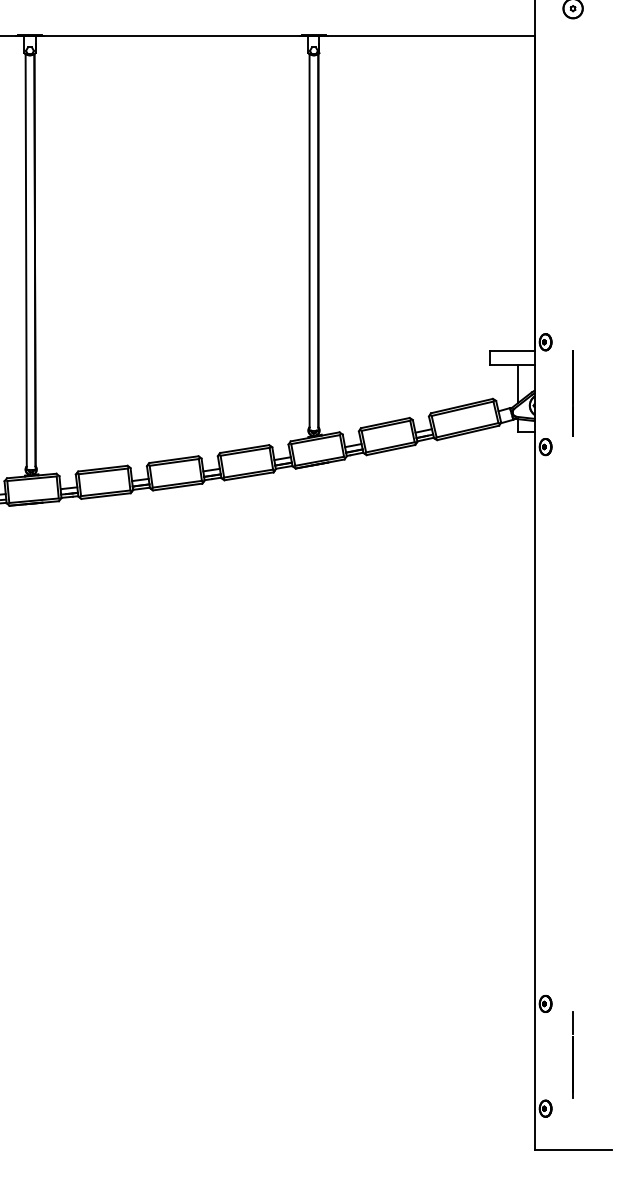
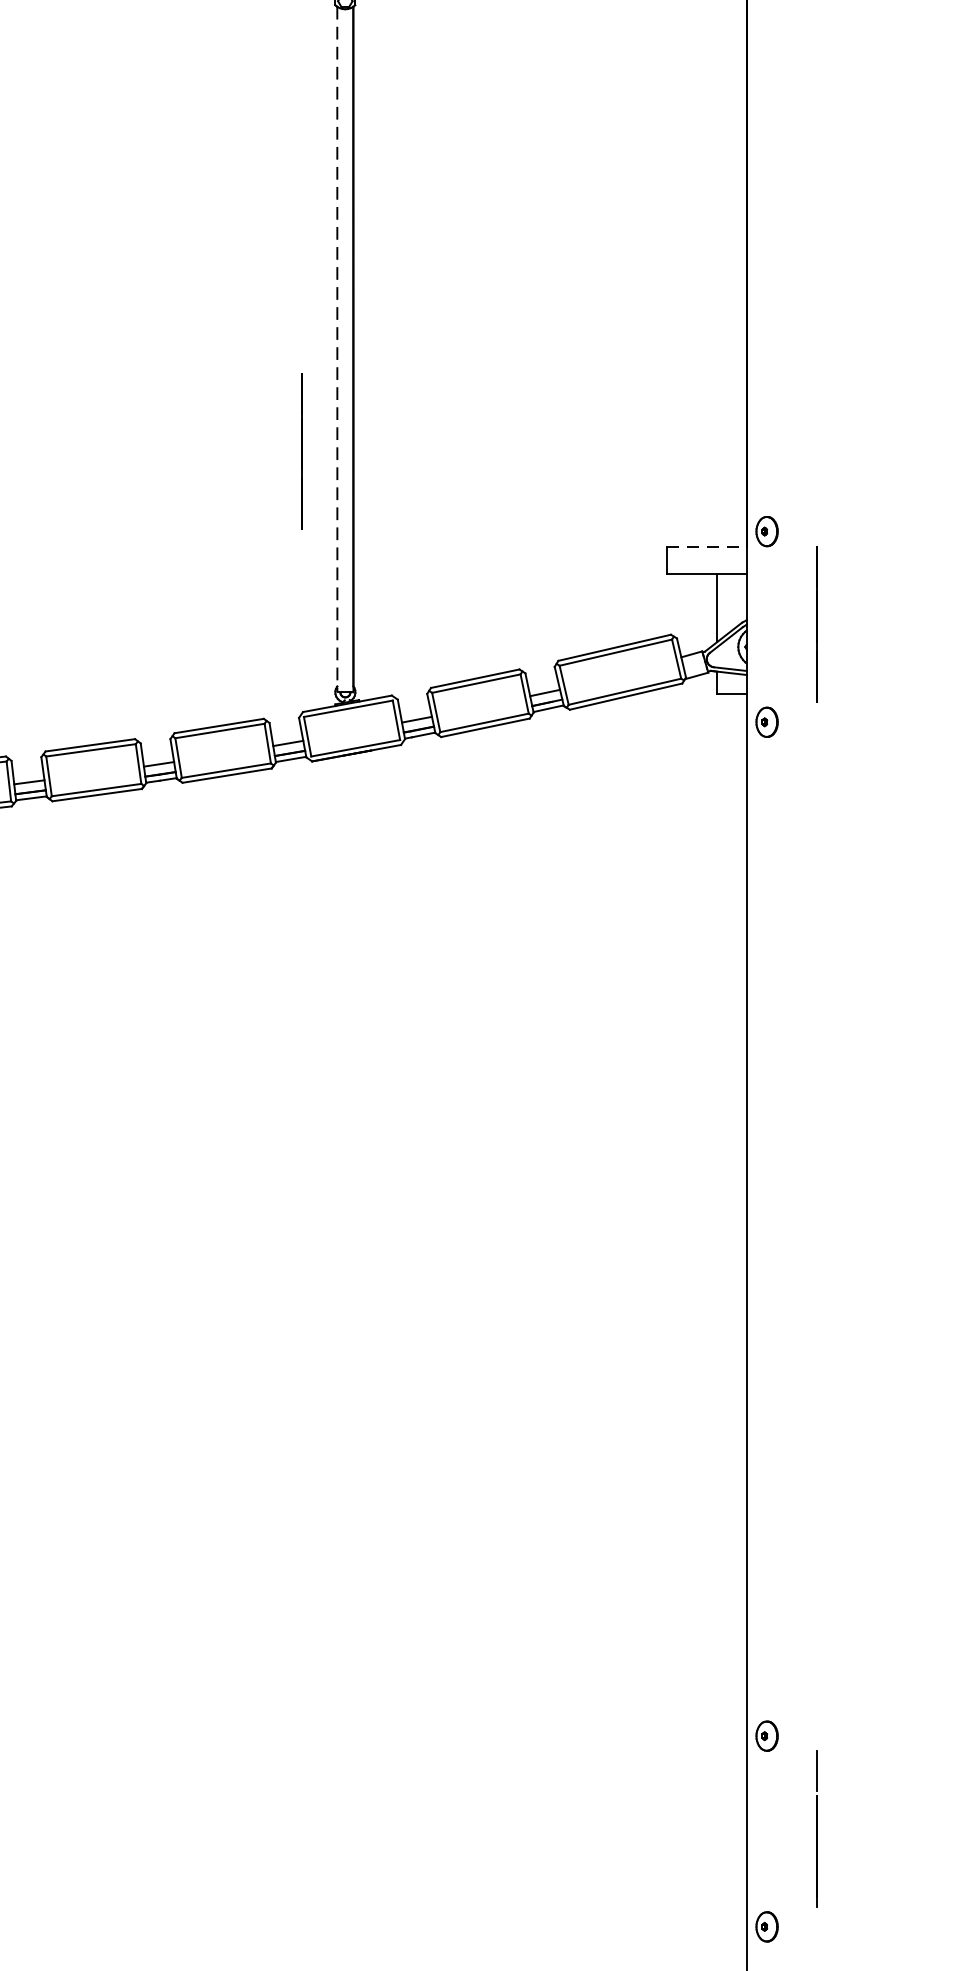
line: (309, 242) -> (337, 349), solid -> dashed
line: (289, 298) -> (300, 451), added
line: (512, 350) -> (706, 546), solid -> dashed

